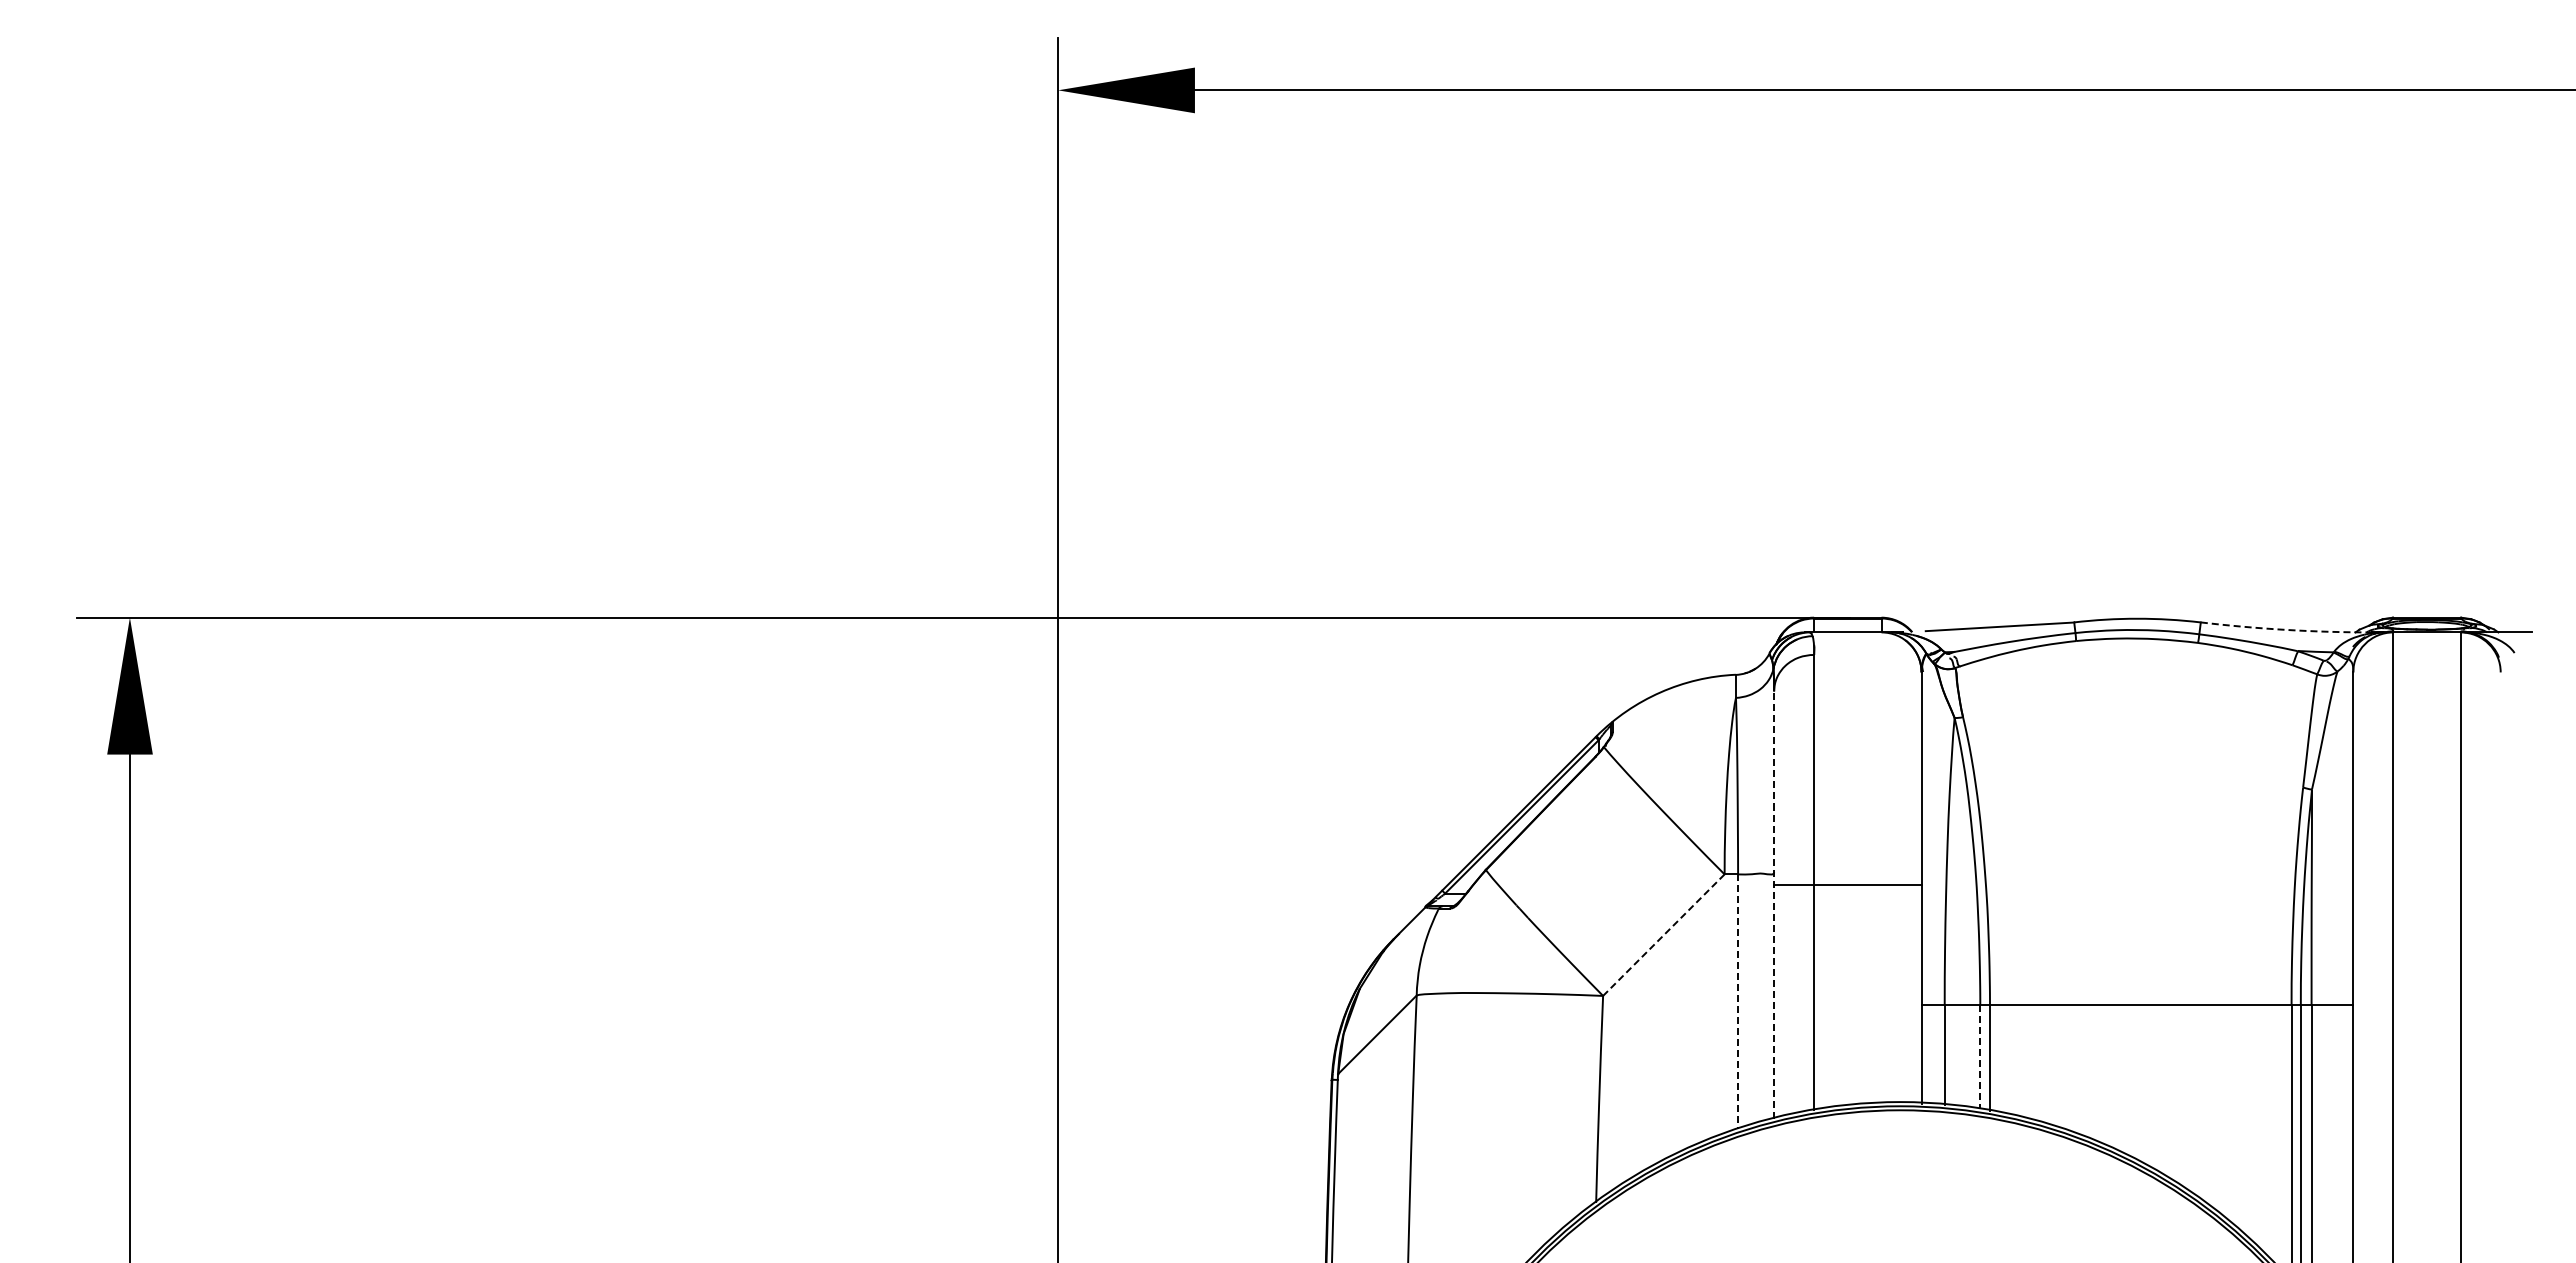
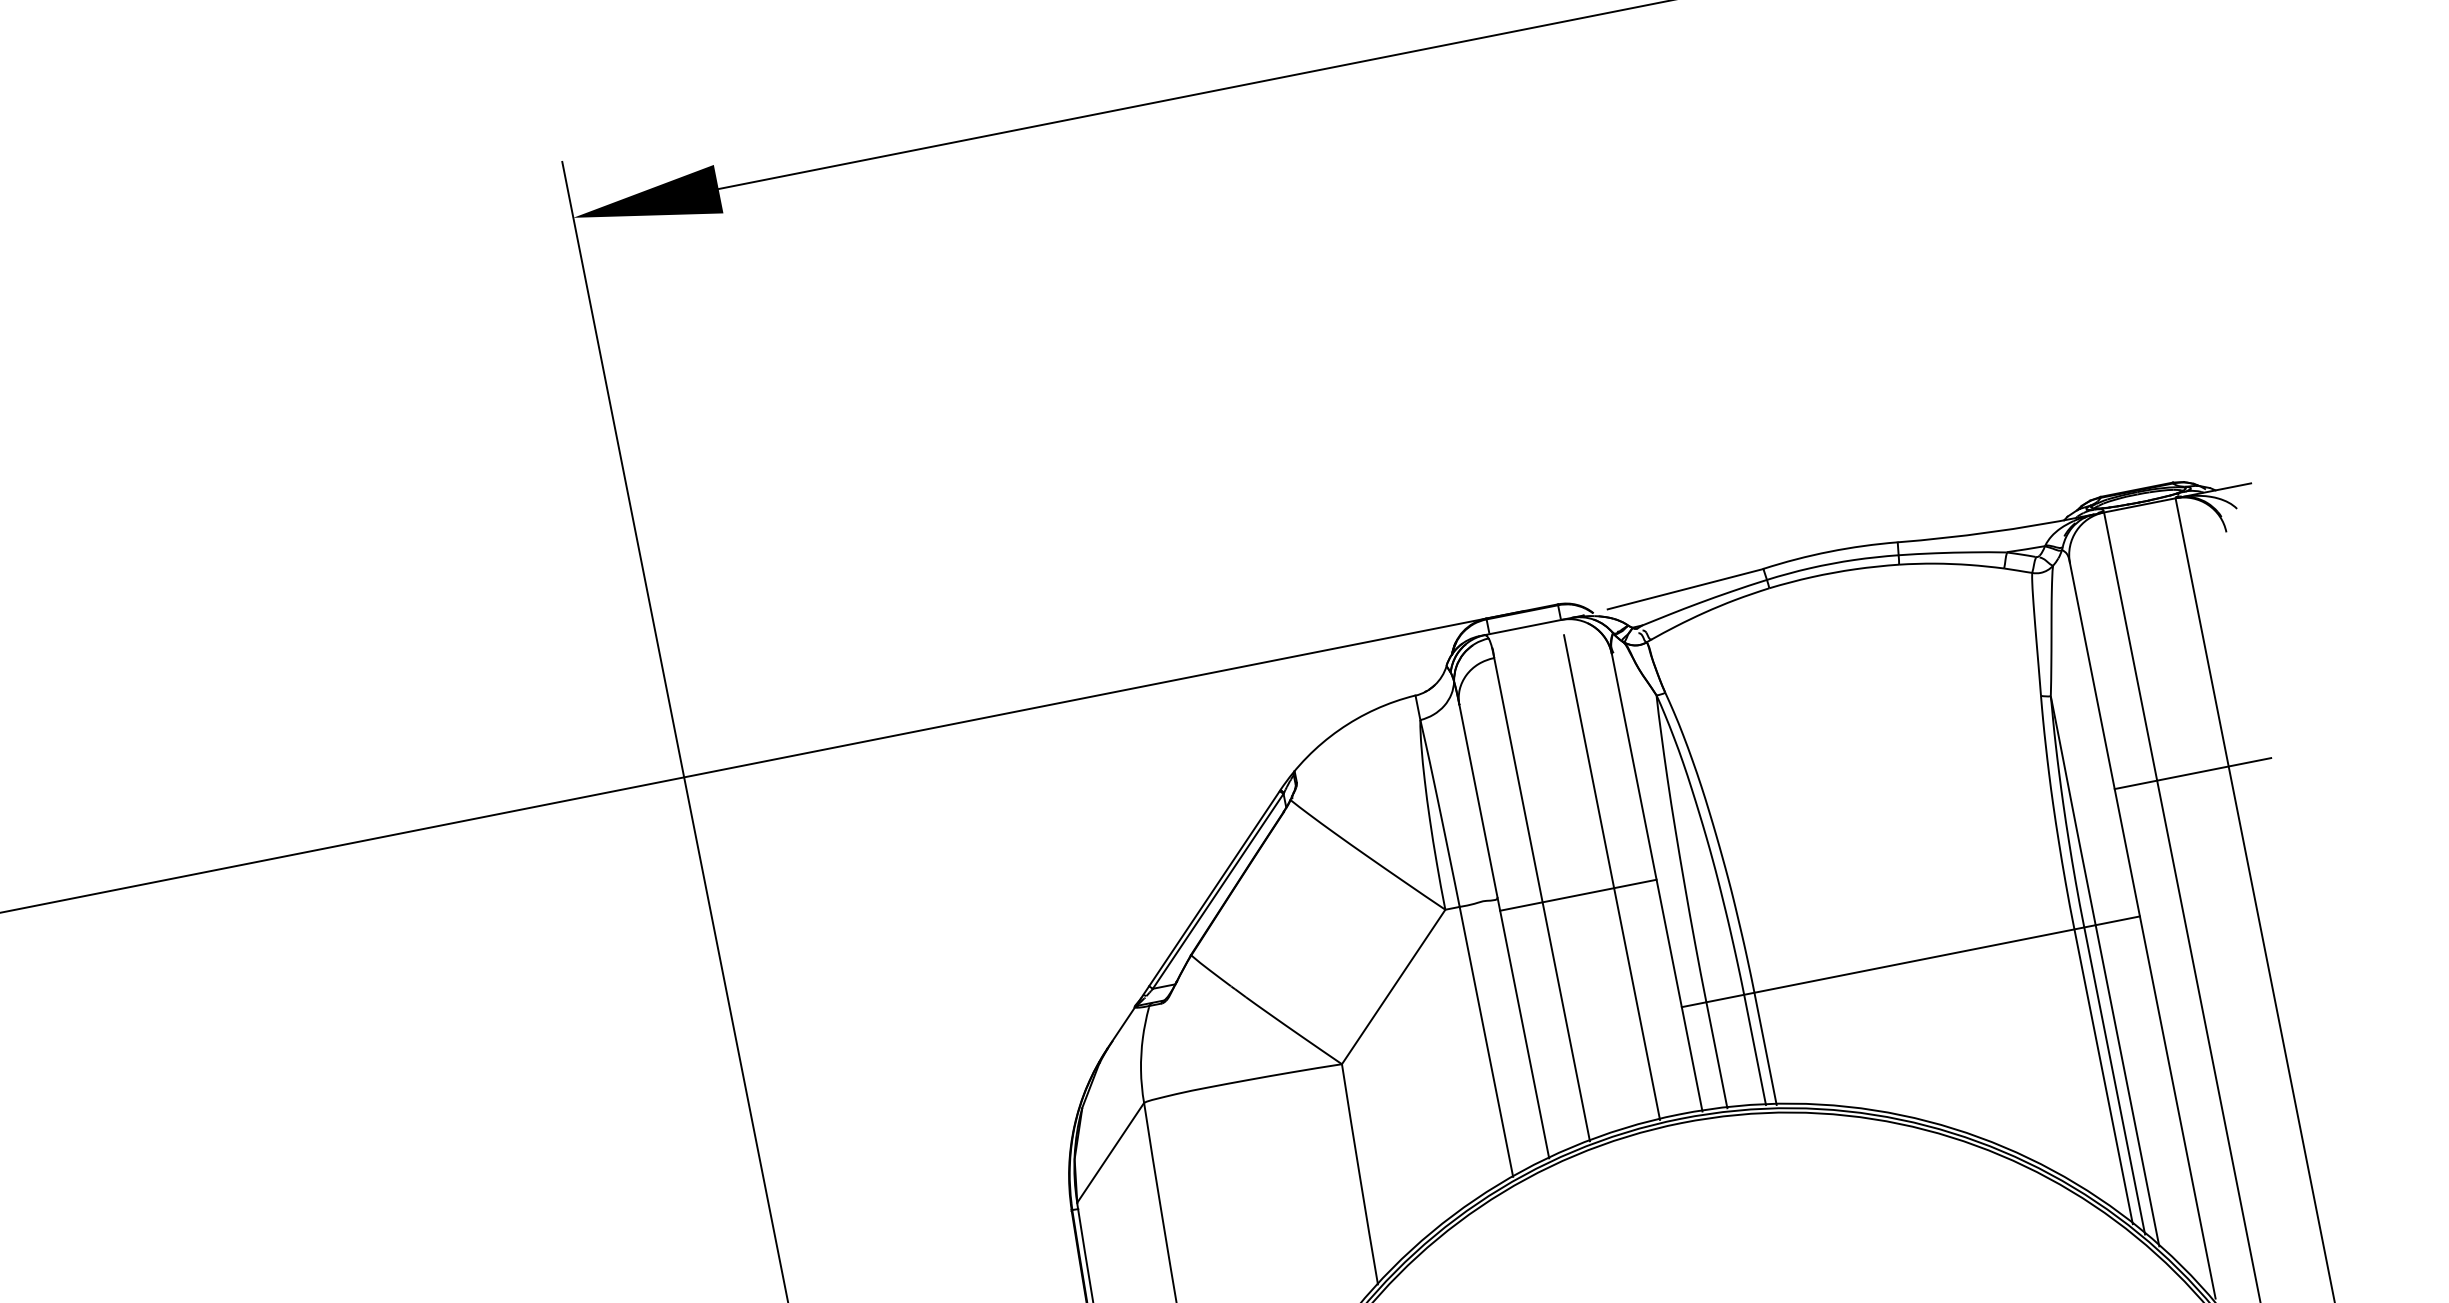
arc: (2286, 629) -> (1990, 531), dashed -> solid
line: (1881, 874) -> (1611, 876), added
line: (2426, 885) -> (2192, 774), added
line: (1774, 904) -> (1504, 931), dashed -> solid
line: (1663, 935) -> (1393, 987), dashed -> solid
line: (1738, 1002) -> (1487, 1042), dashed -> solid
line: (1980, 1057) -> (1755, 1050), dashed -> solid

